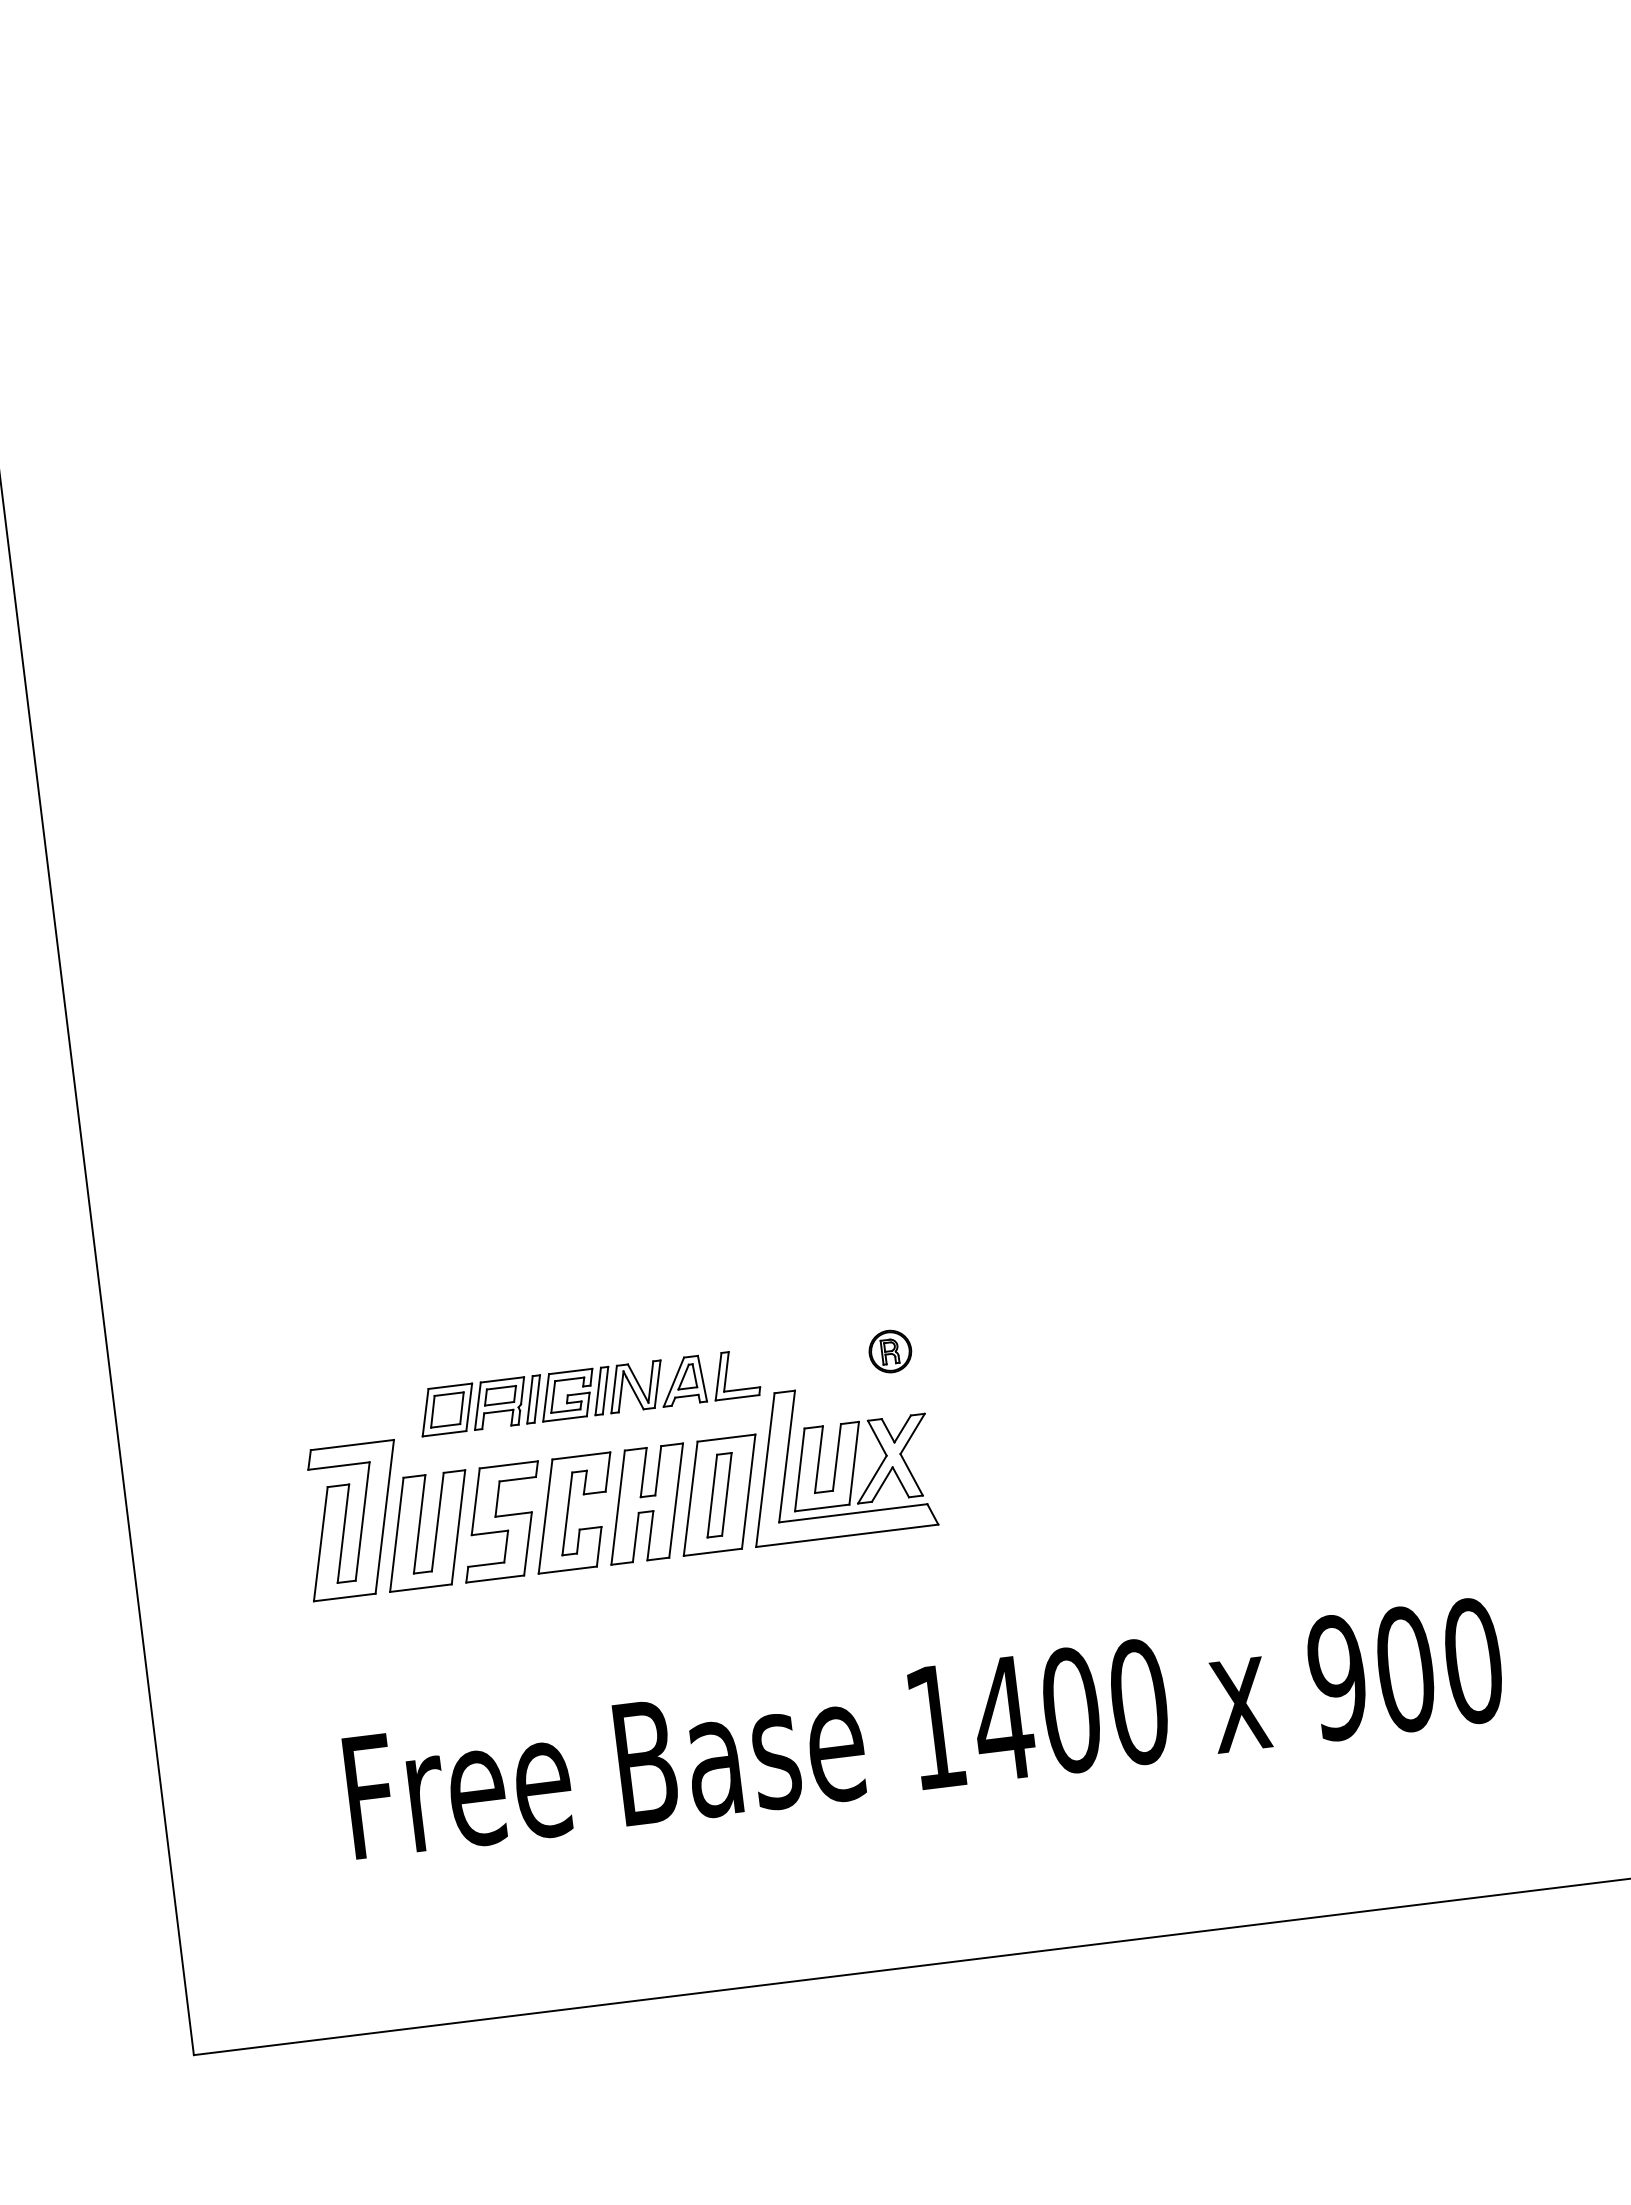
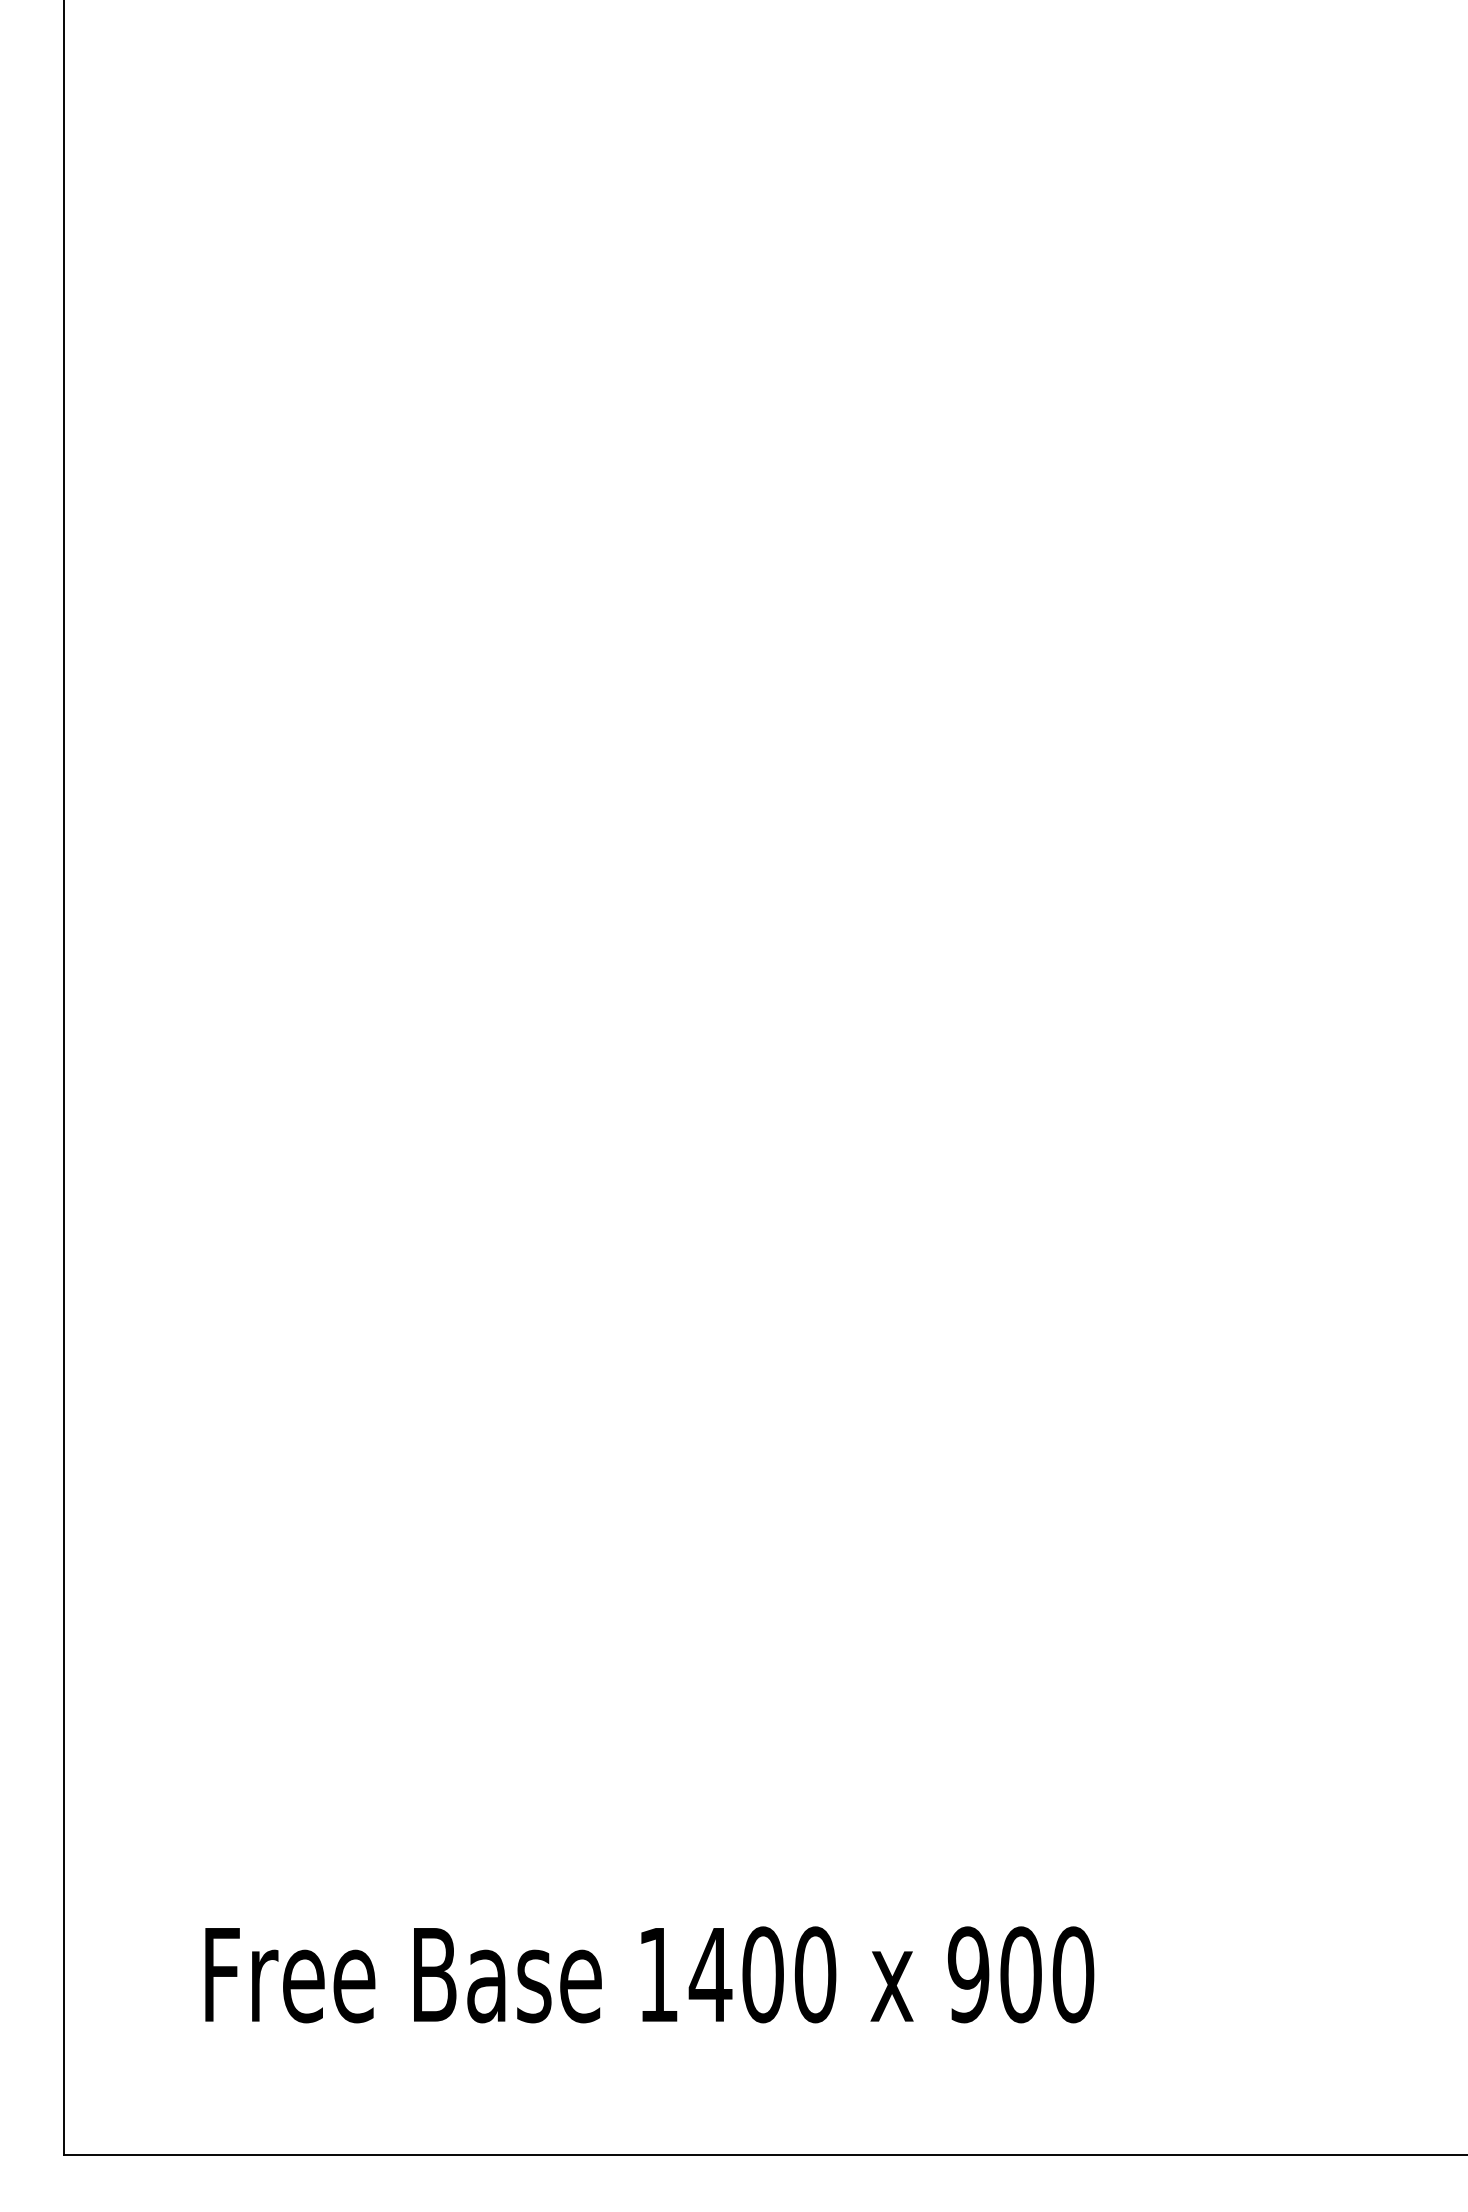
part: (614, 1464) -> (438, 1745), removed

